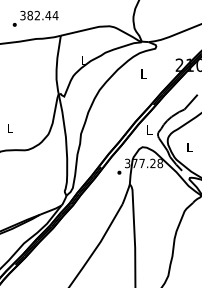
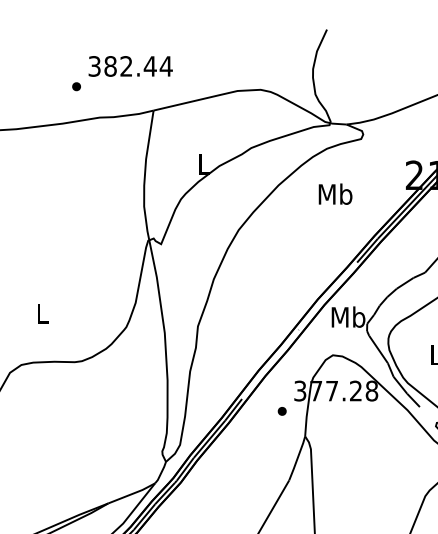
text: (35, 18) -> (122, 72), moved
text: (143, 73) -> (335, 193), L -> Mb
text: (149, 129) -> (348, 316), L -> Mb

